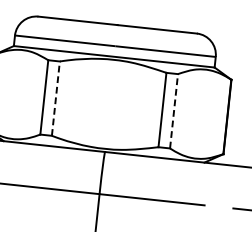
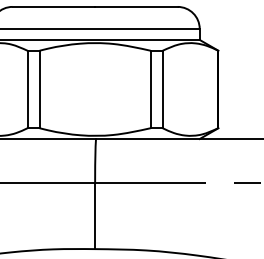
line: (55, 98) -> (39, 89), dashed -> solid
line: (173, 111) -> (162, 89), dashed -> solid

